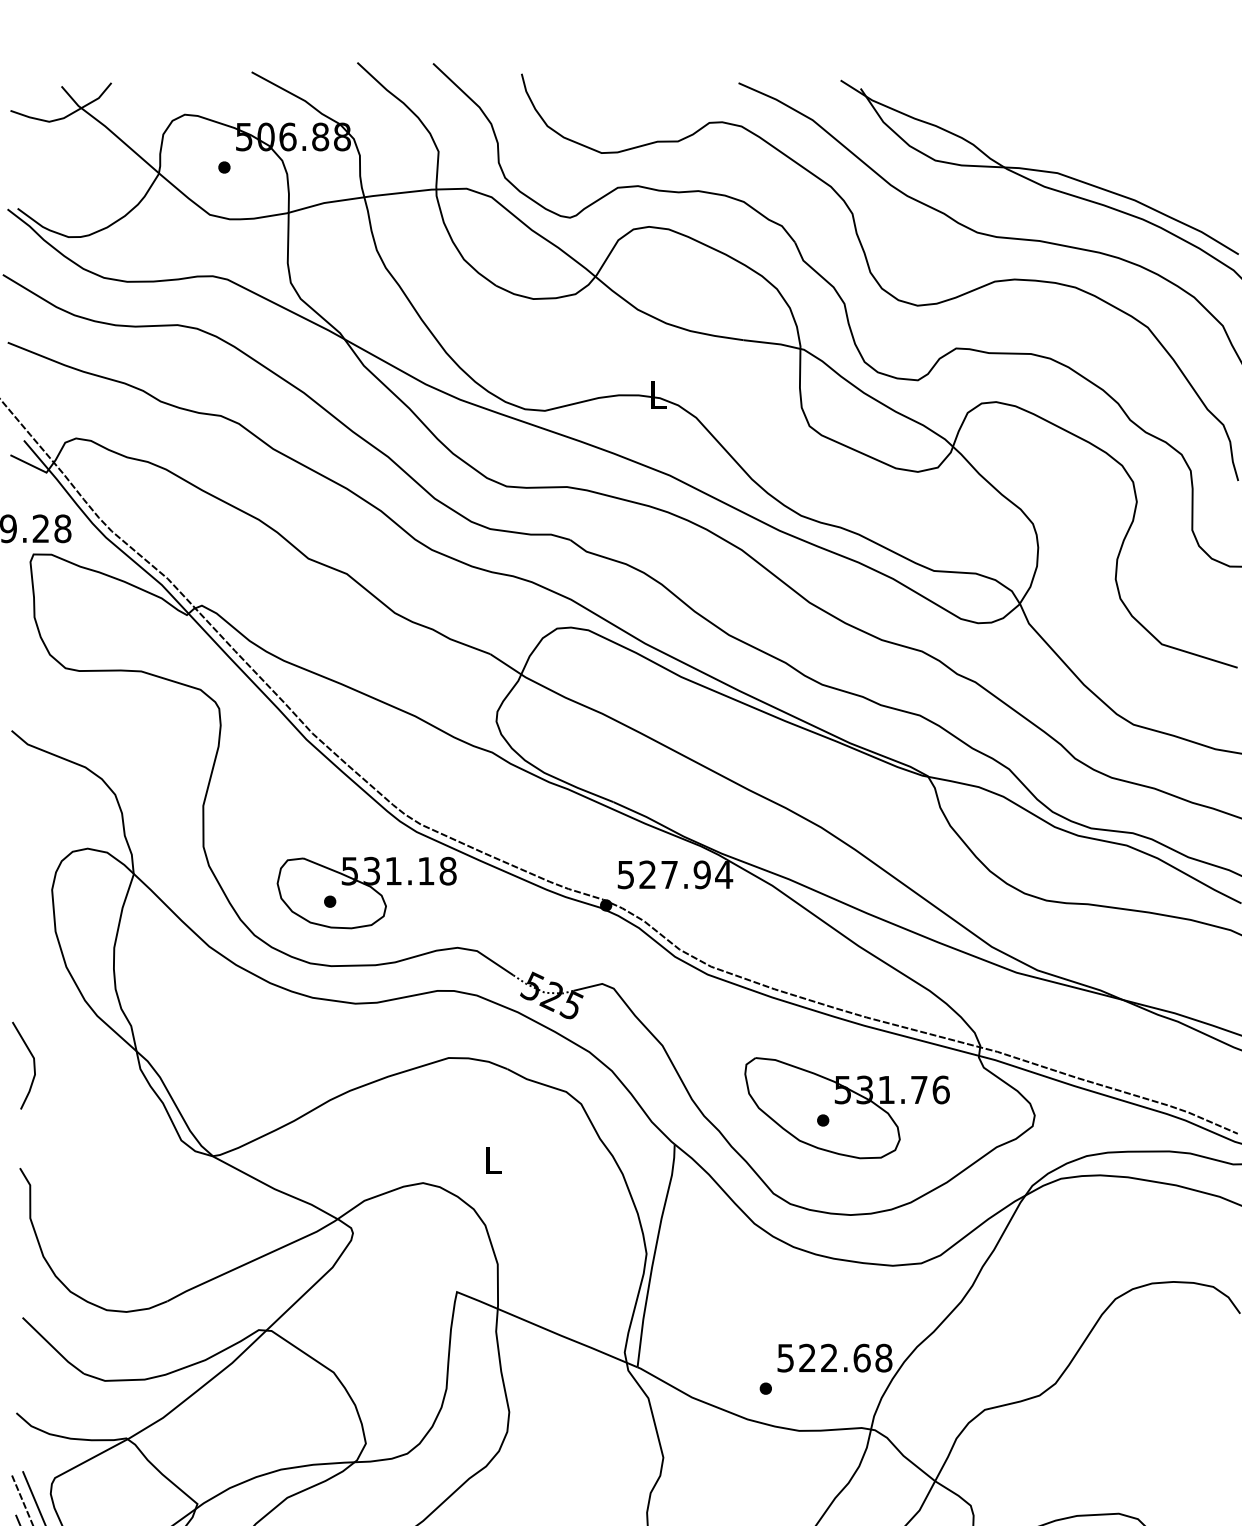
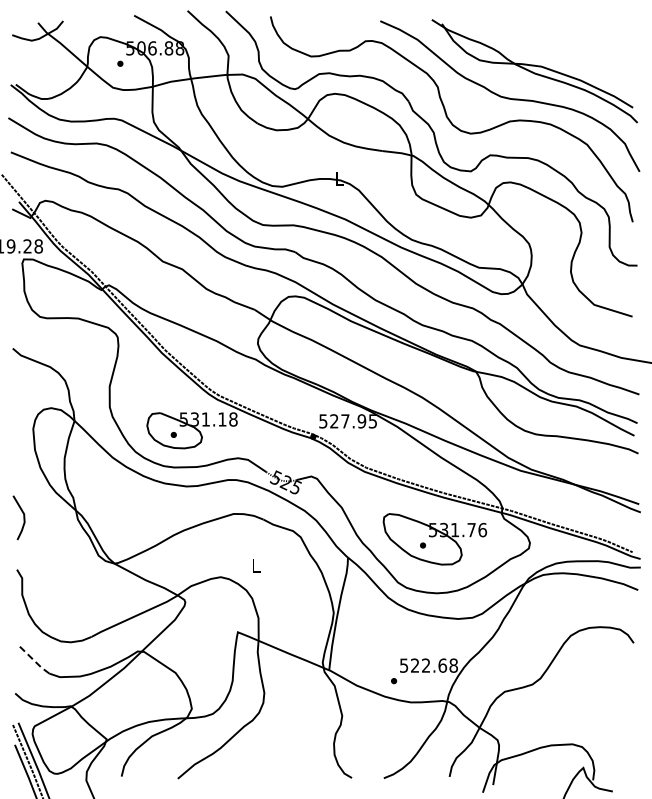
text: (723, 875) -> (372, 421), 527.94 -> 527.95
line: (52, 1347) -> (33, 660), solid -> dashed

